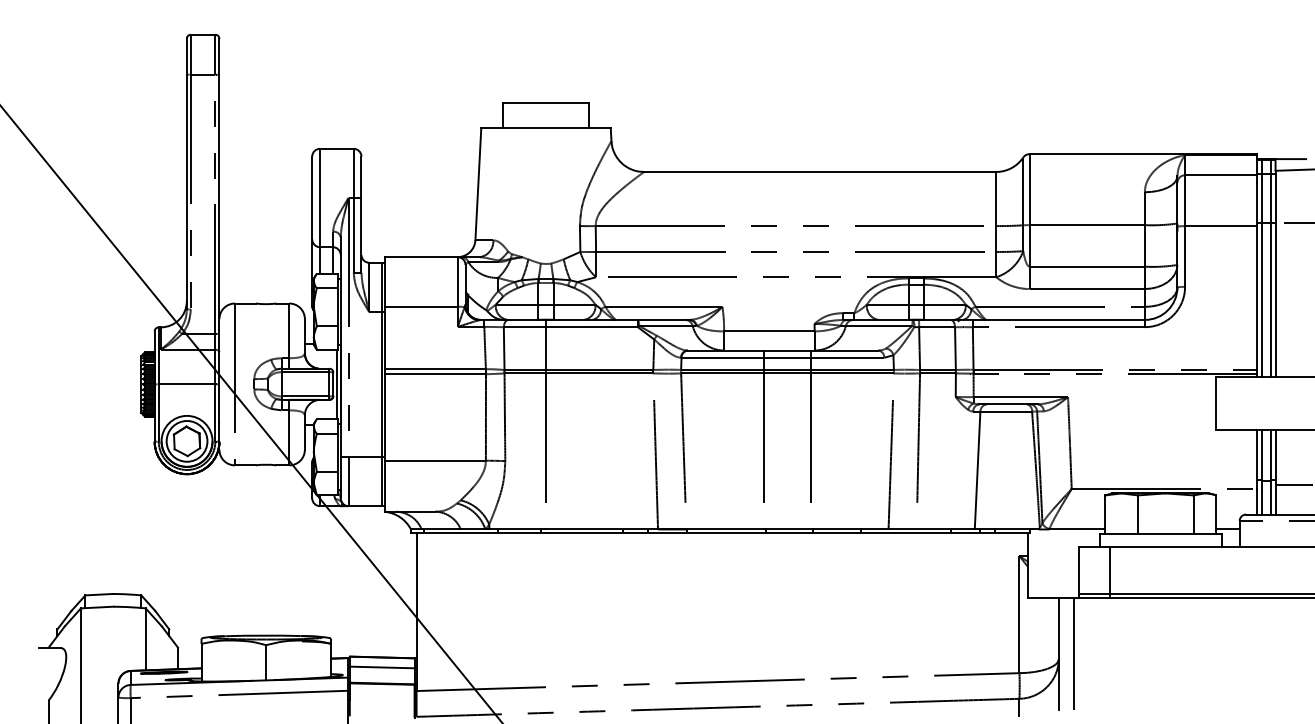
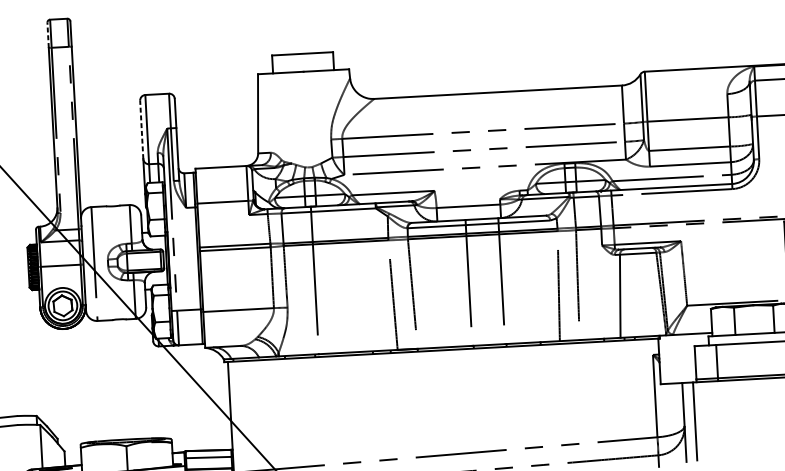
line: (186, 56) -> (47, 35), solid -> dashed
line: (312, 197) -> (141, 129), solid -> dashed

